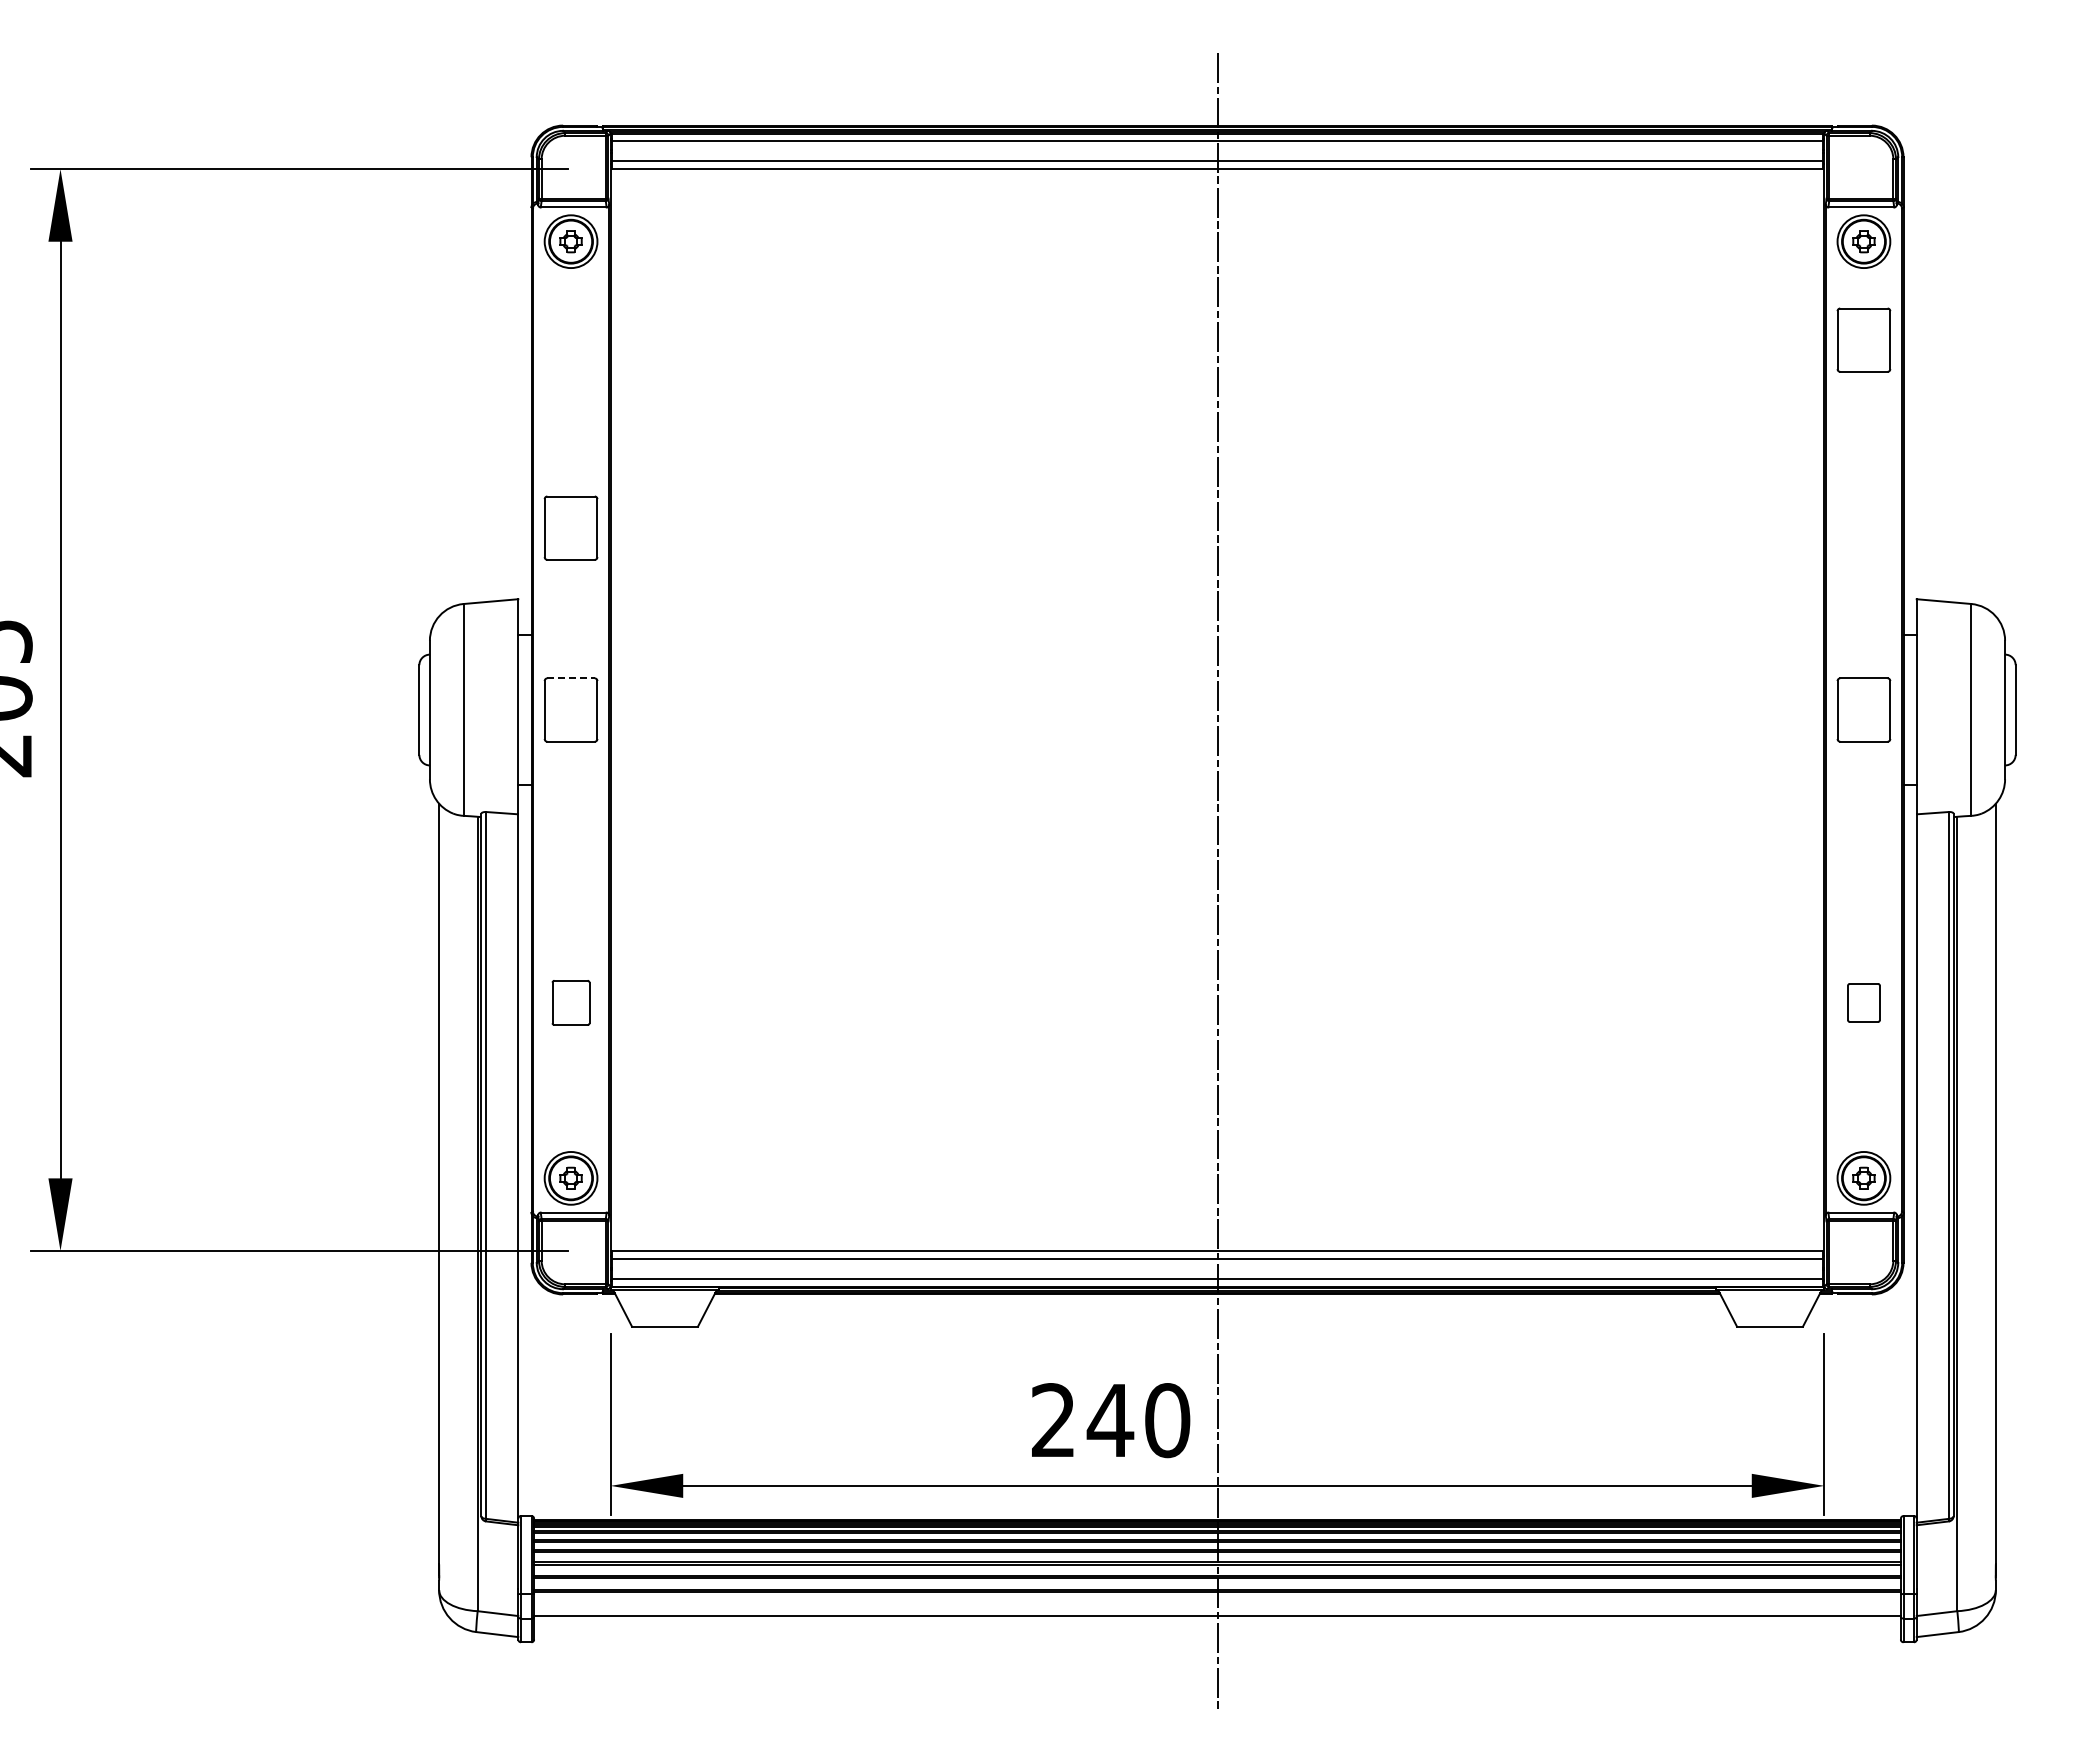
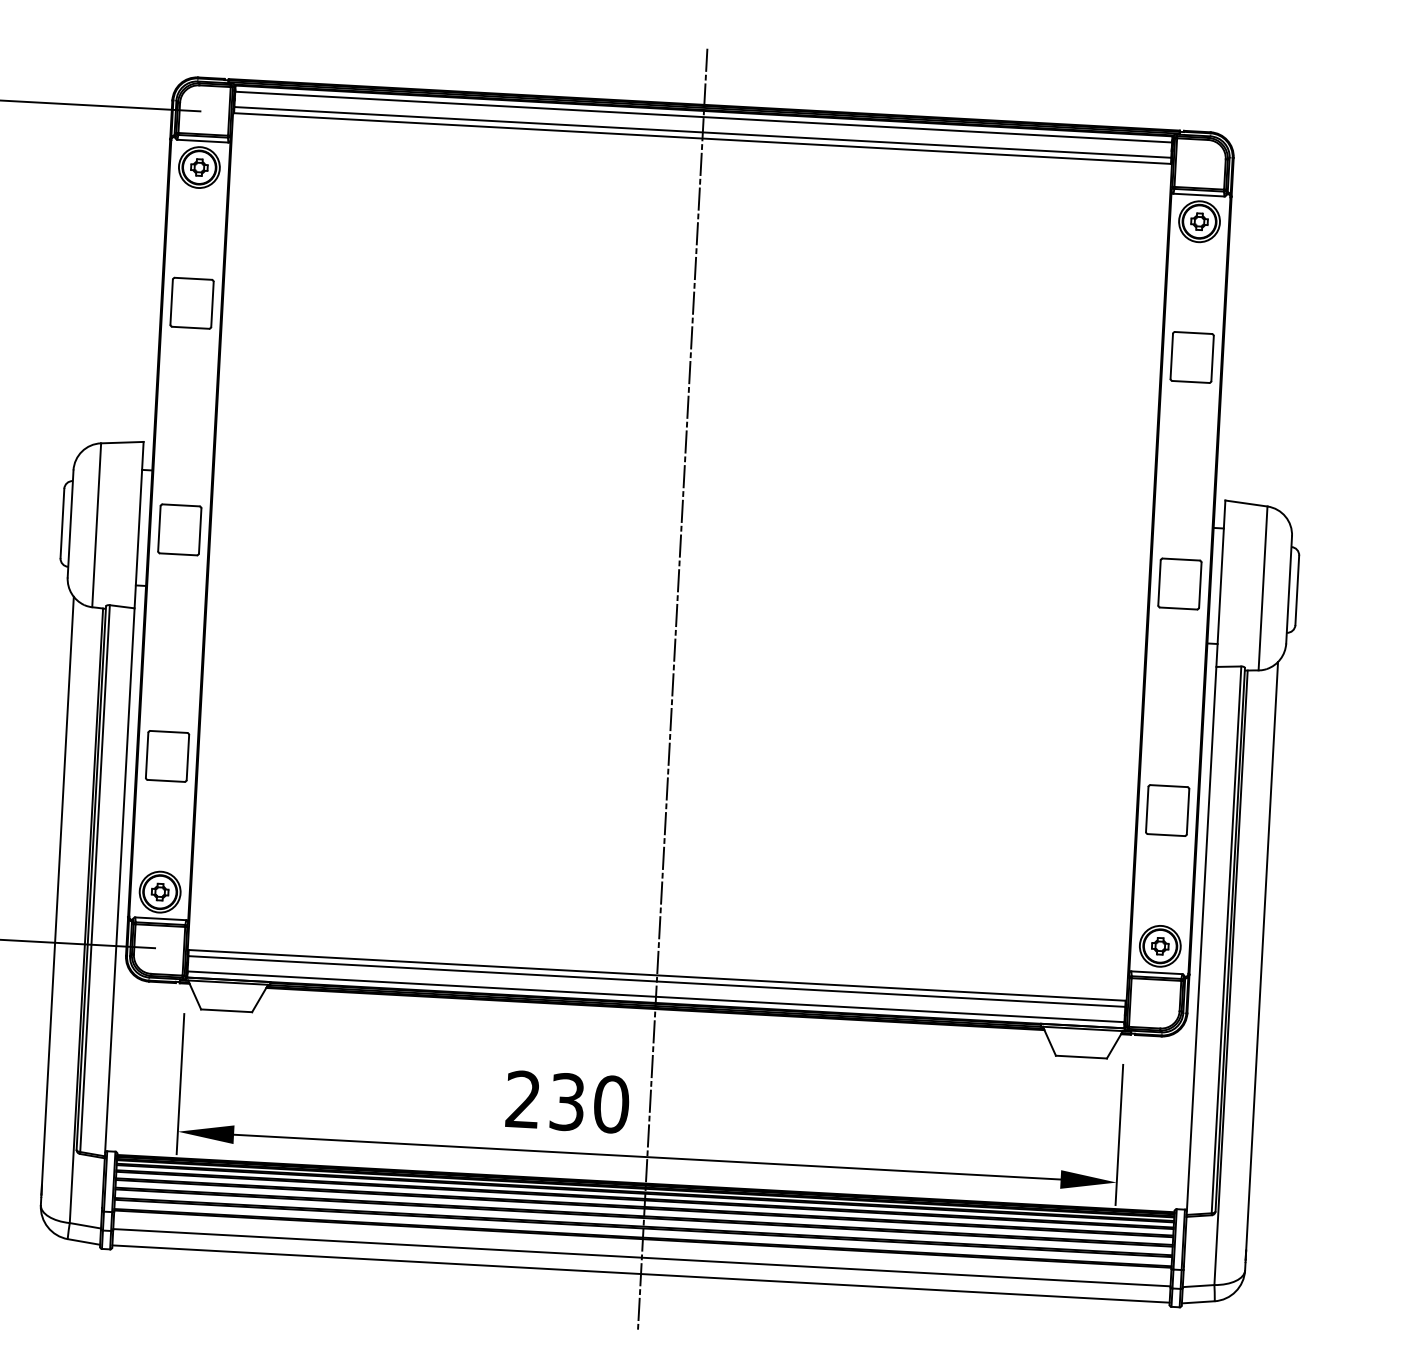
part: (1863, 339) -> (1191, 356), moved
part: (570, 527) -> (191, 302), moved
line: (571, 678) -> (181, 505), dashed -> solid
part: (570, 1002) -> (167, 756), size x1.43
part: (1863, 1002) -> (1167, 810), size x1.67
text: (1110, 1420) -> (567, 1102), 240 -> 230
line: (1217, 1637) -> (641, 1274), added

